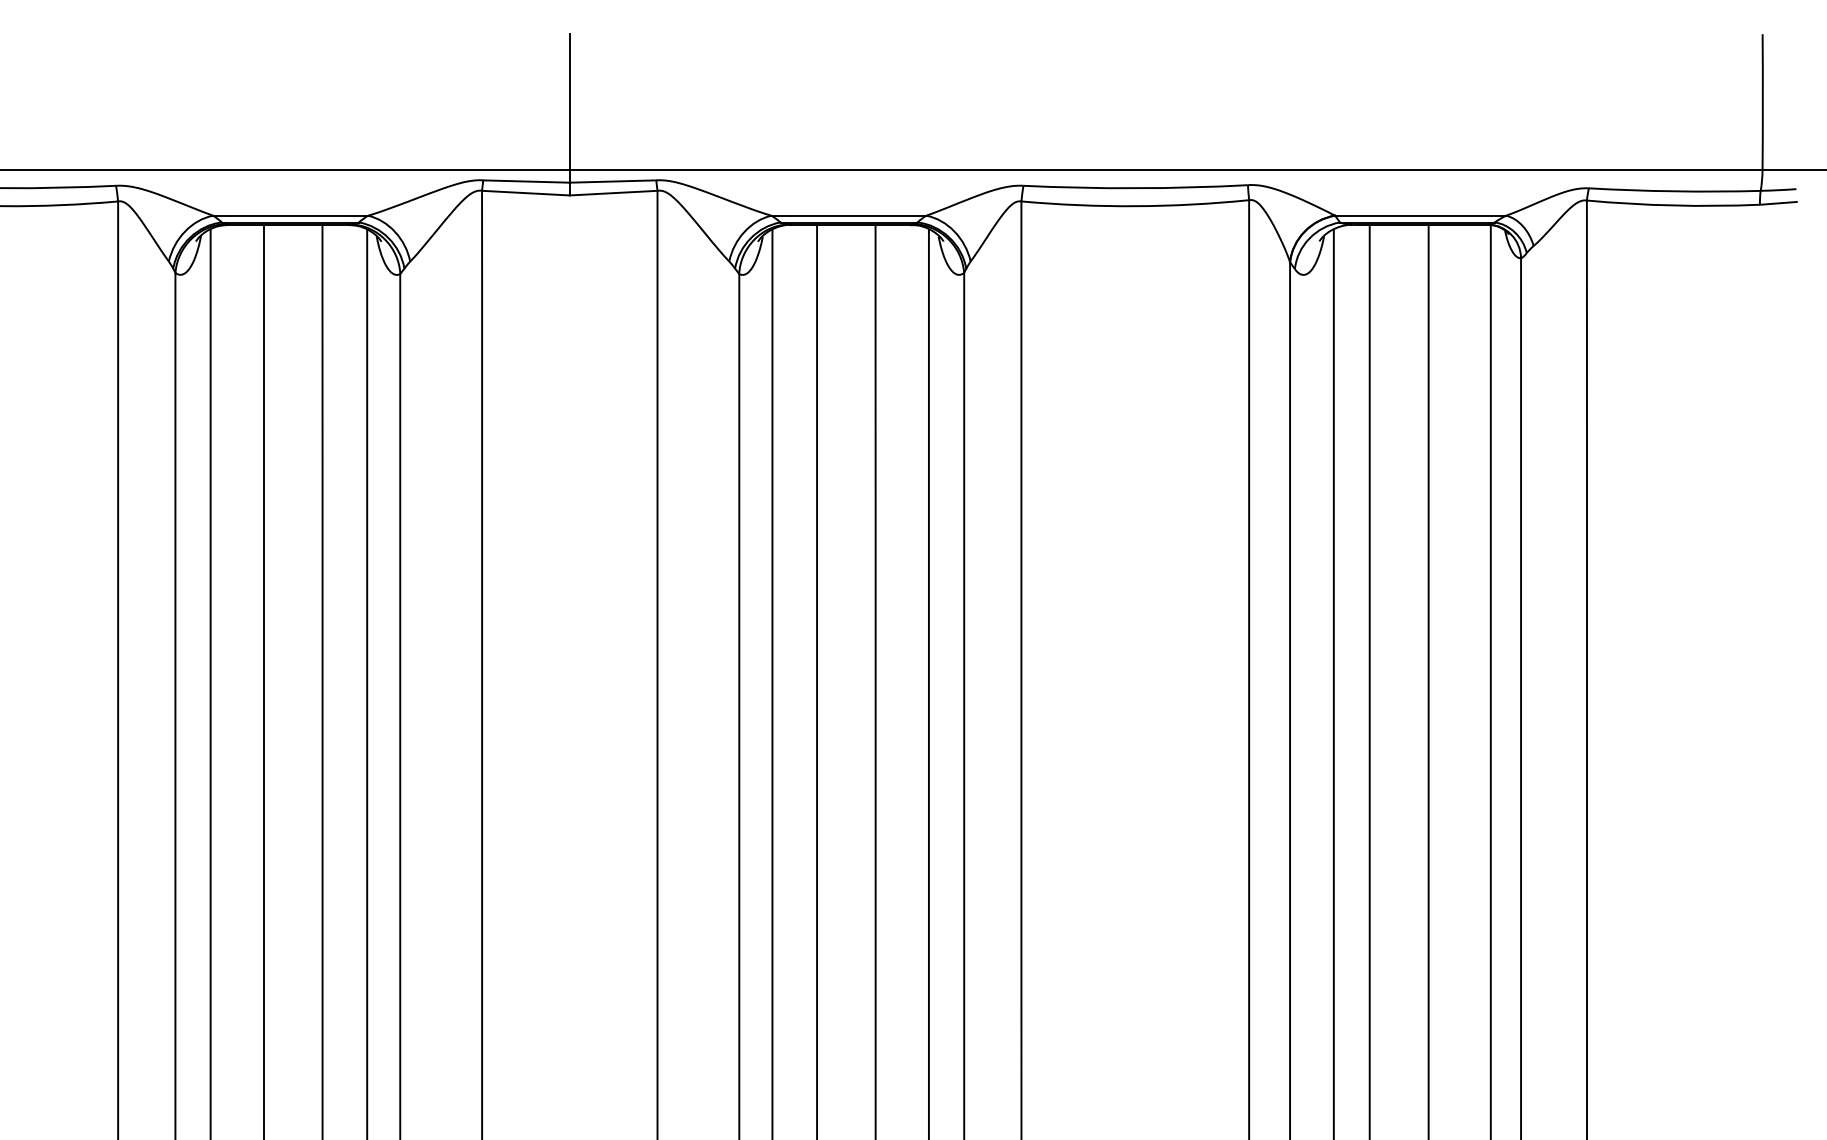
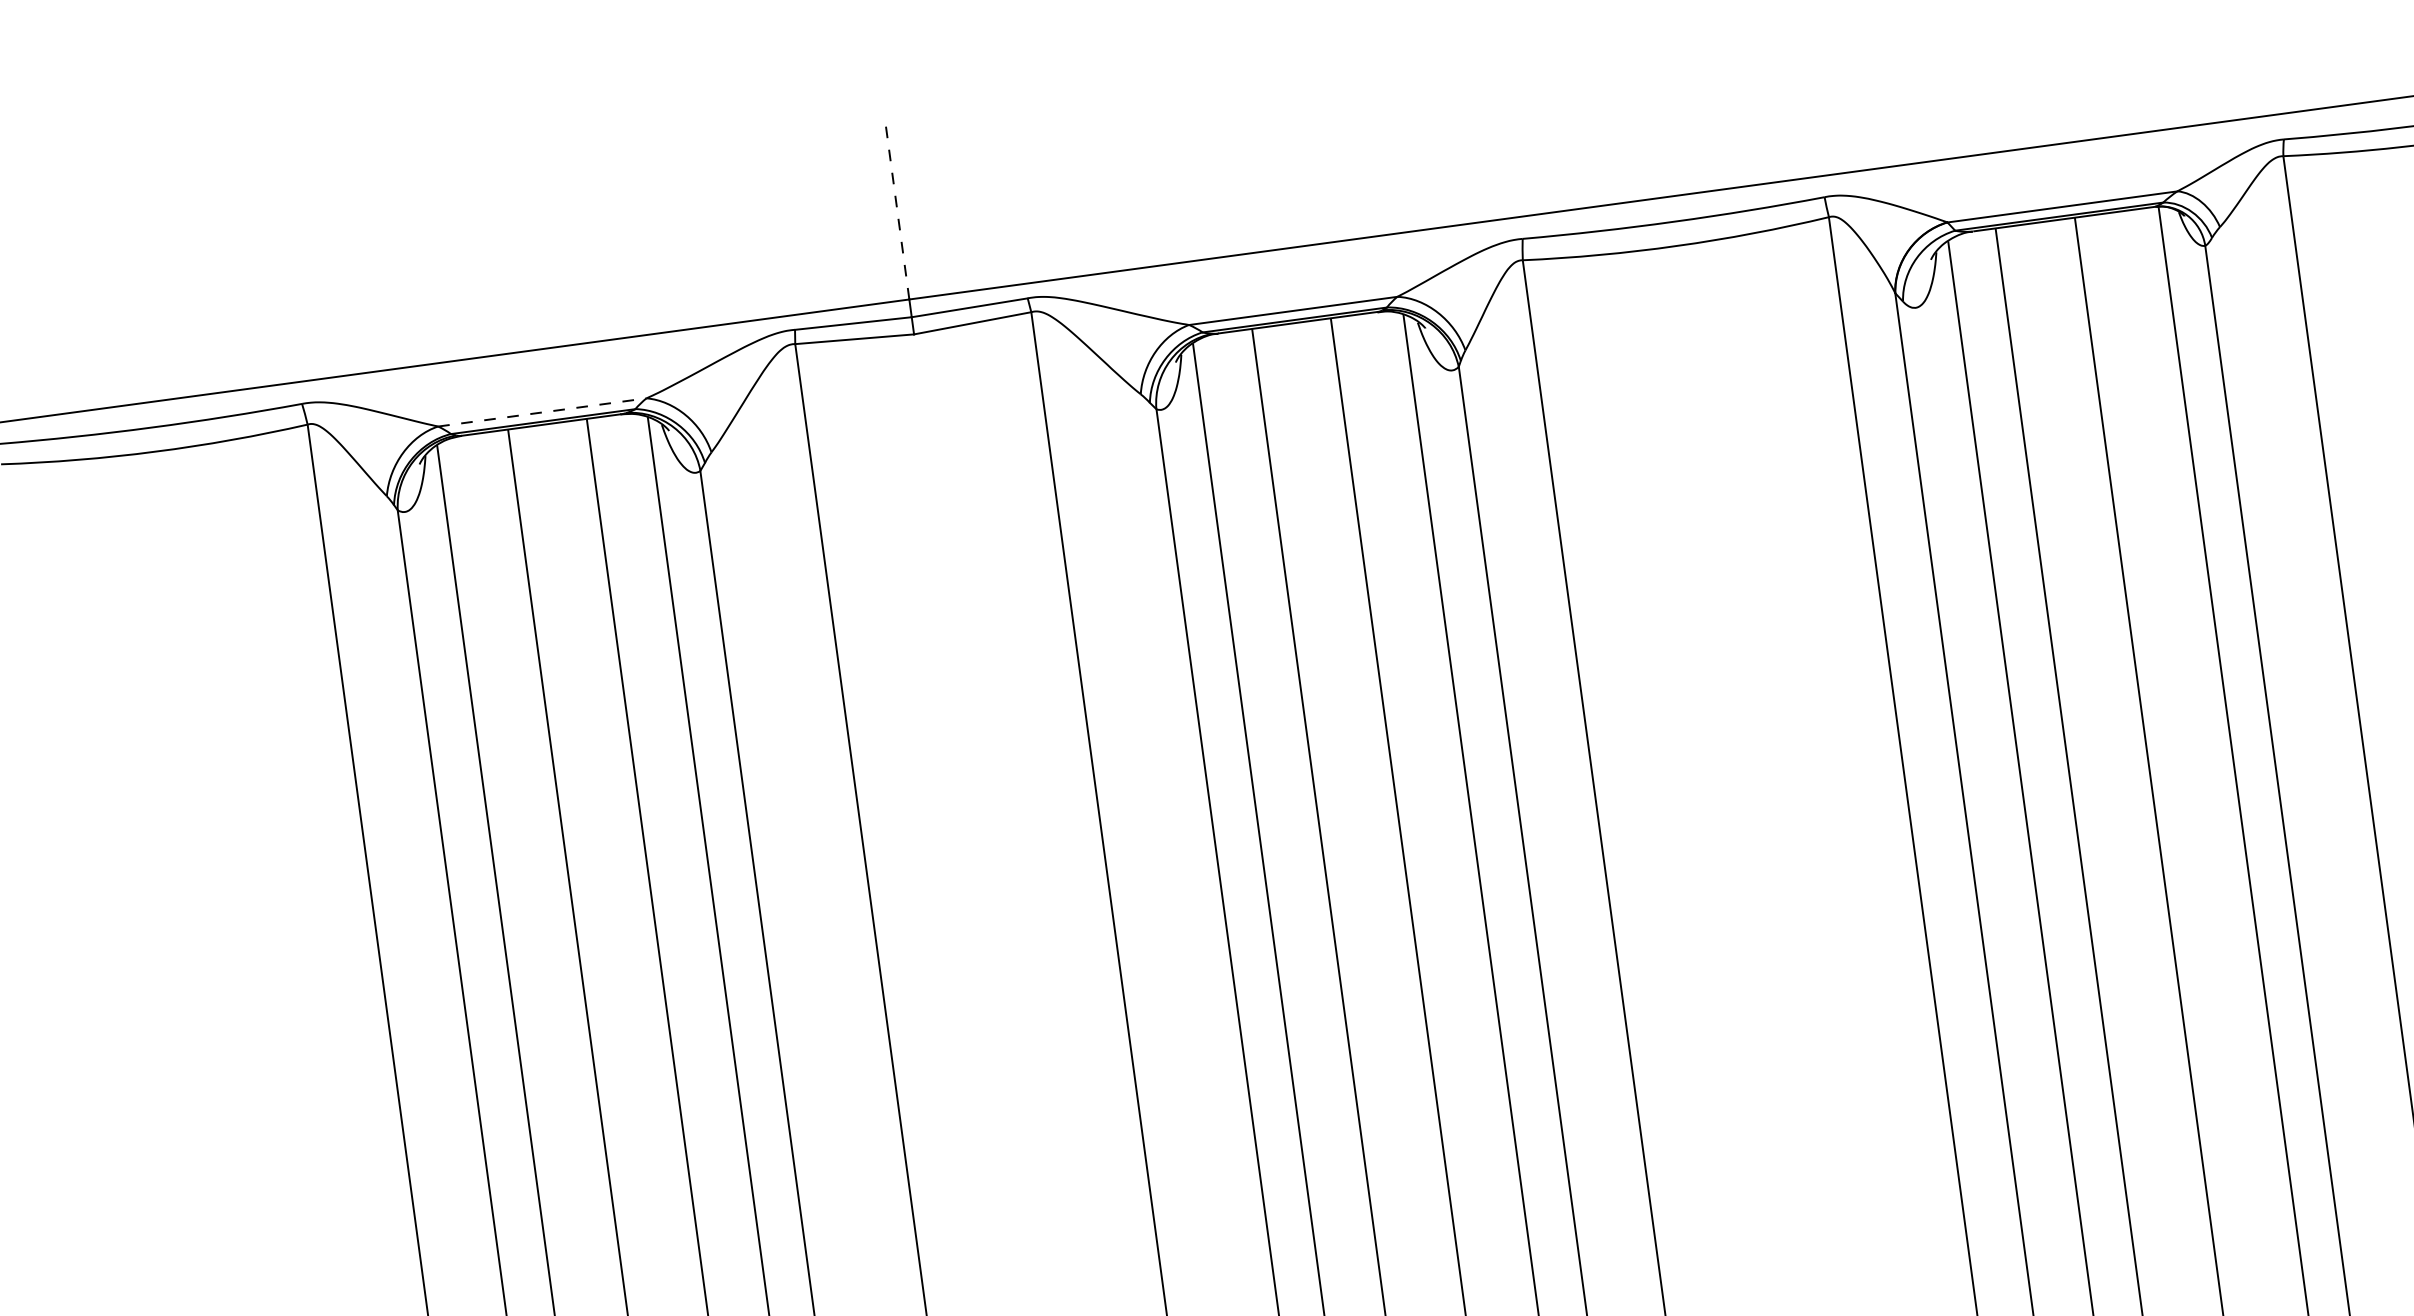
line: (569, 101) -> (896, 208), solid -> dashed
line: (290, 215) -> (542, 412), solid -> dashed

